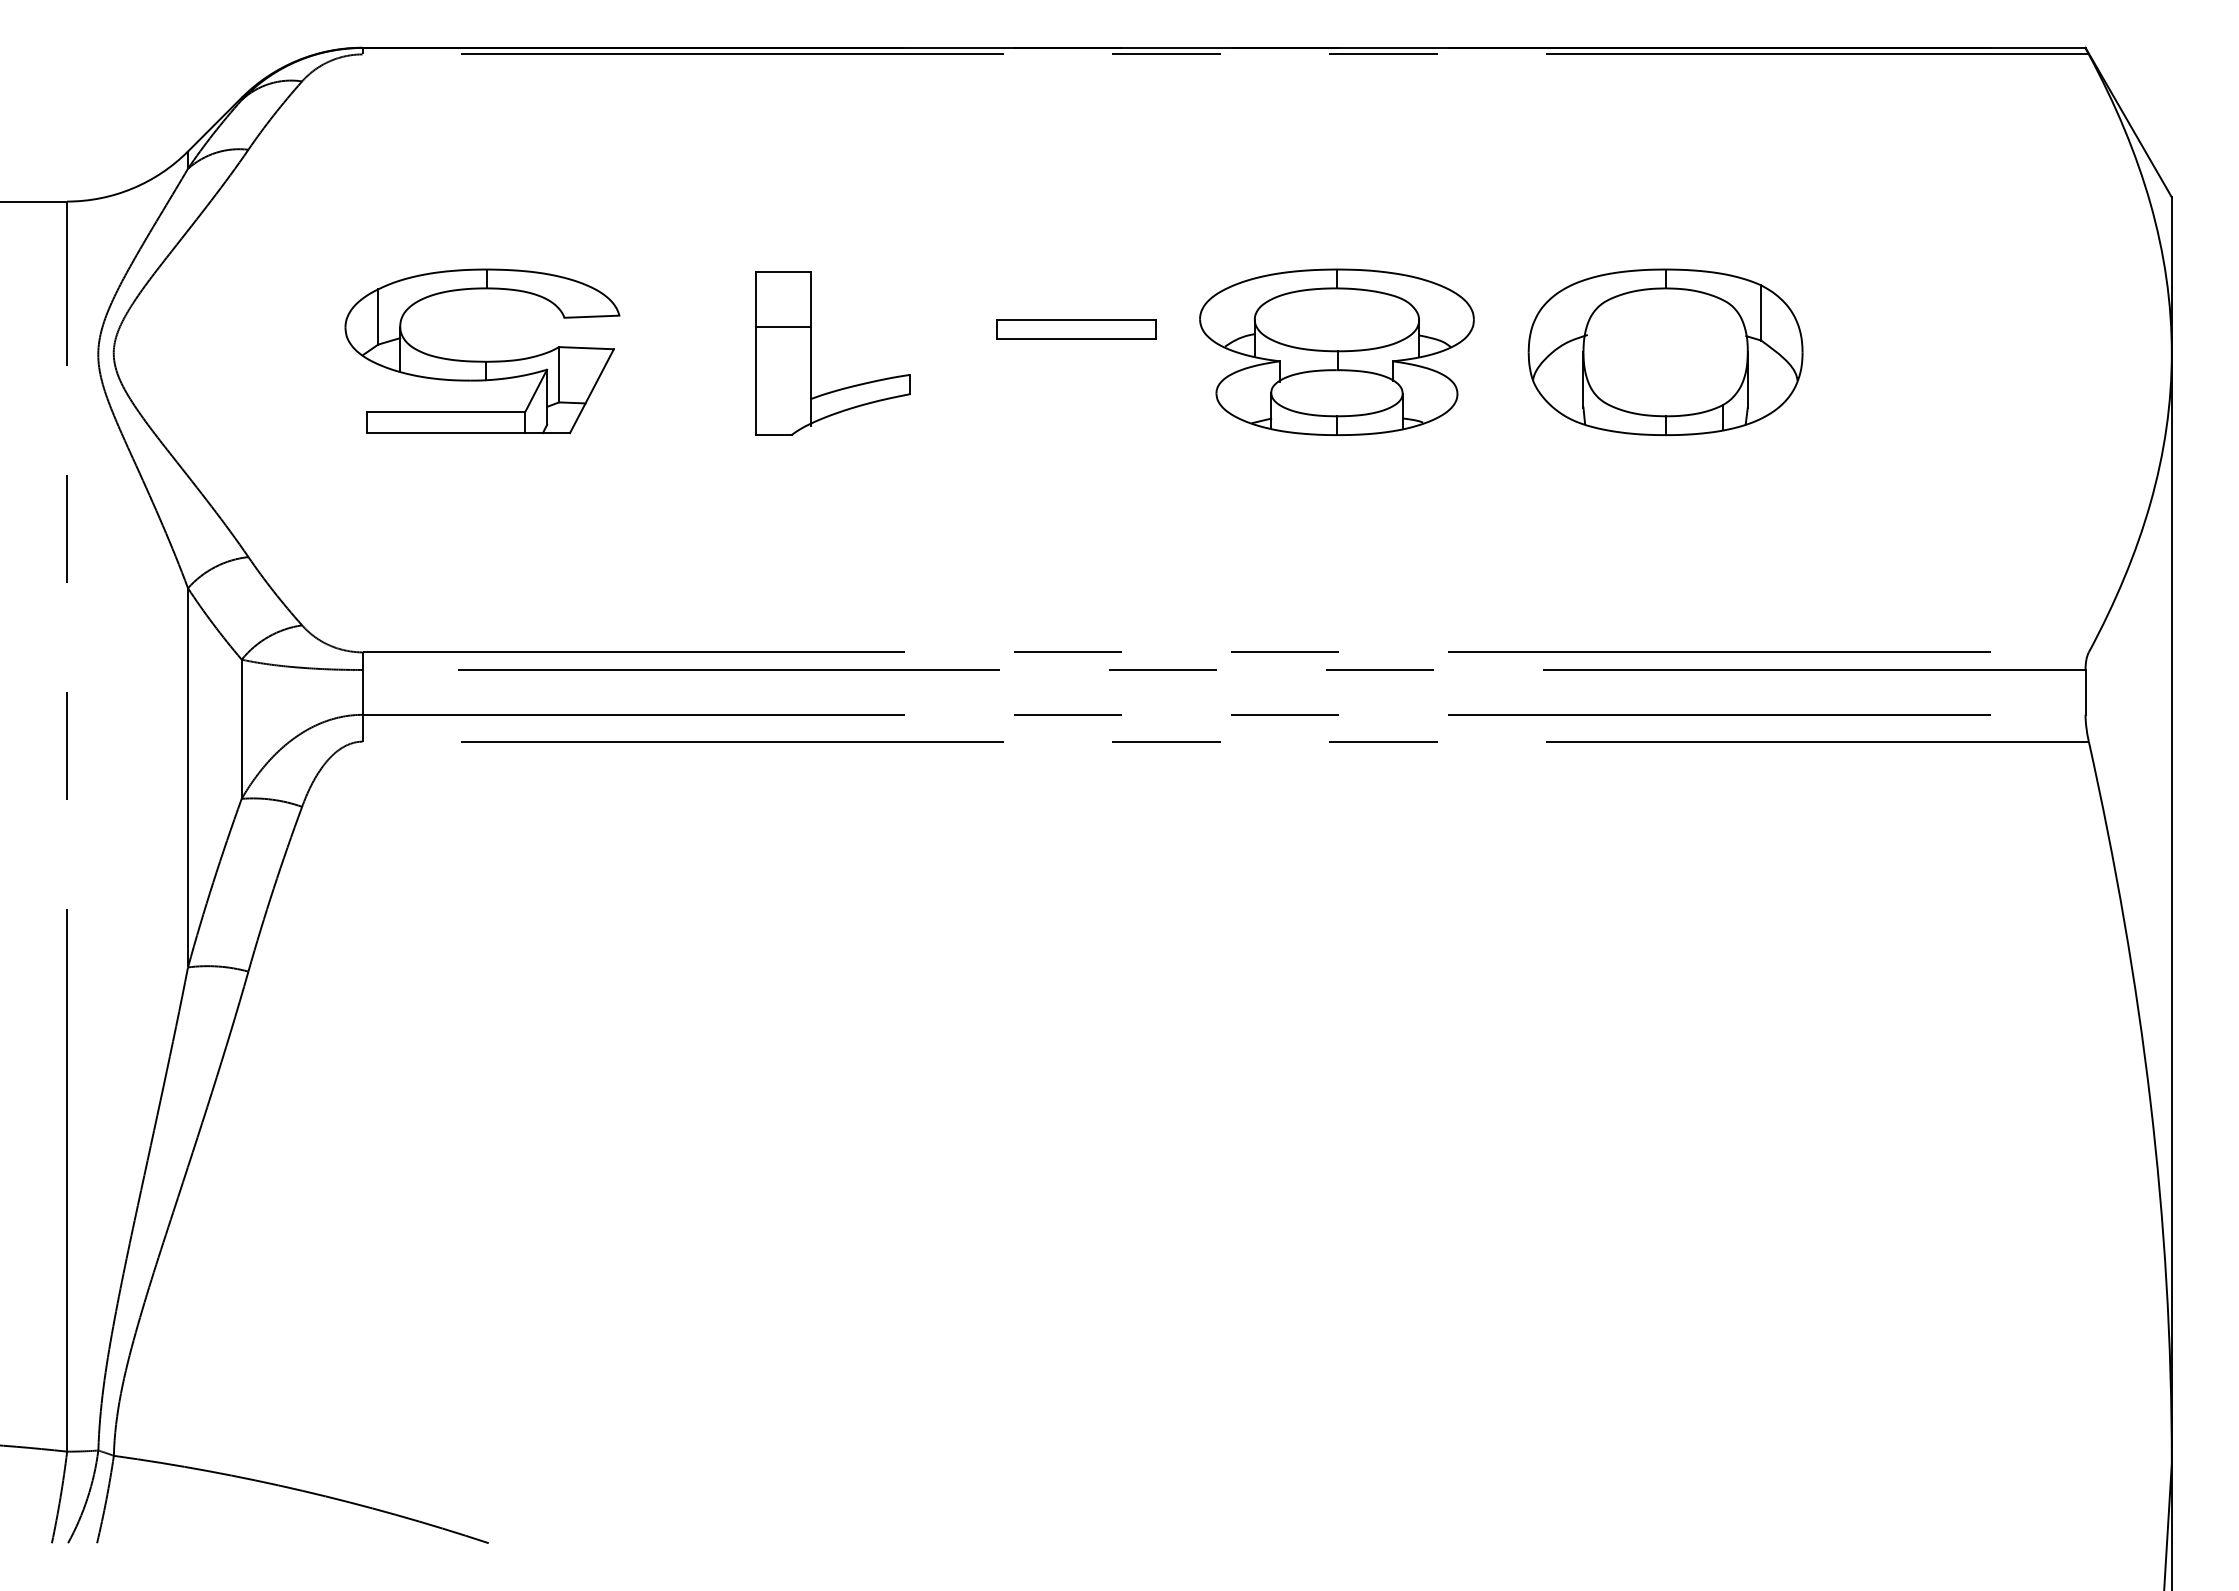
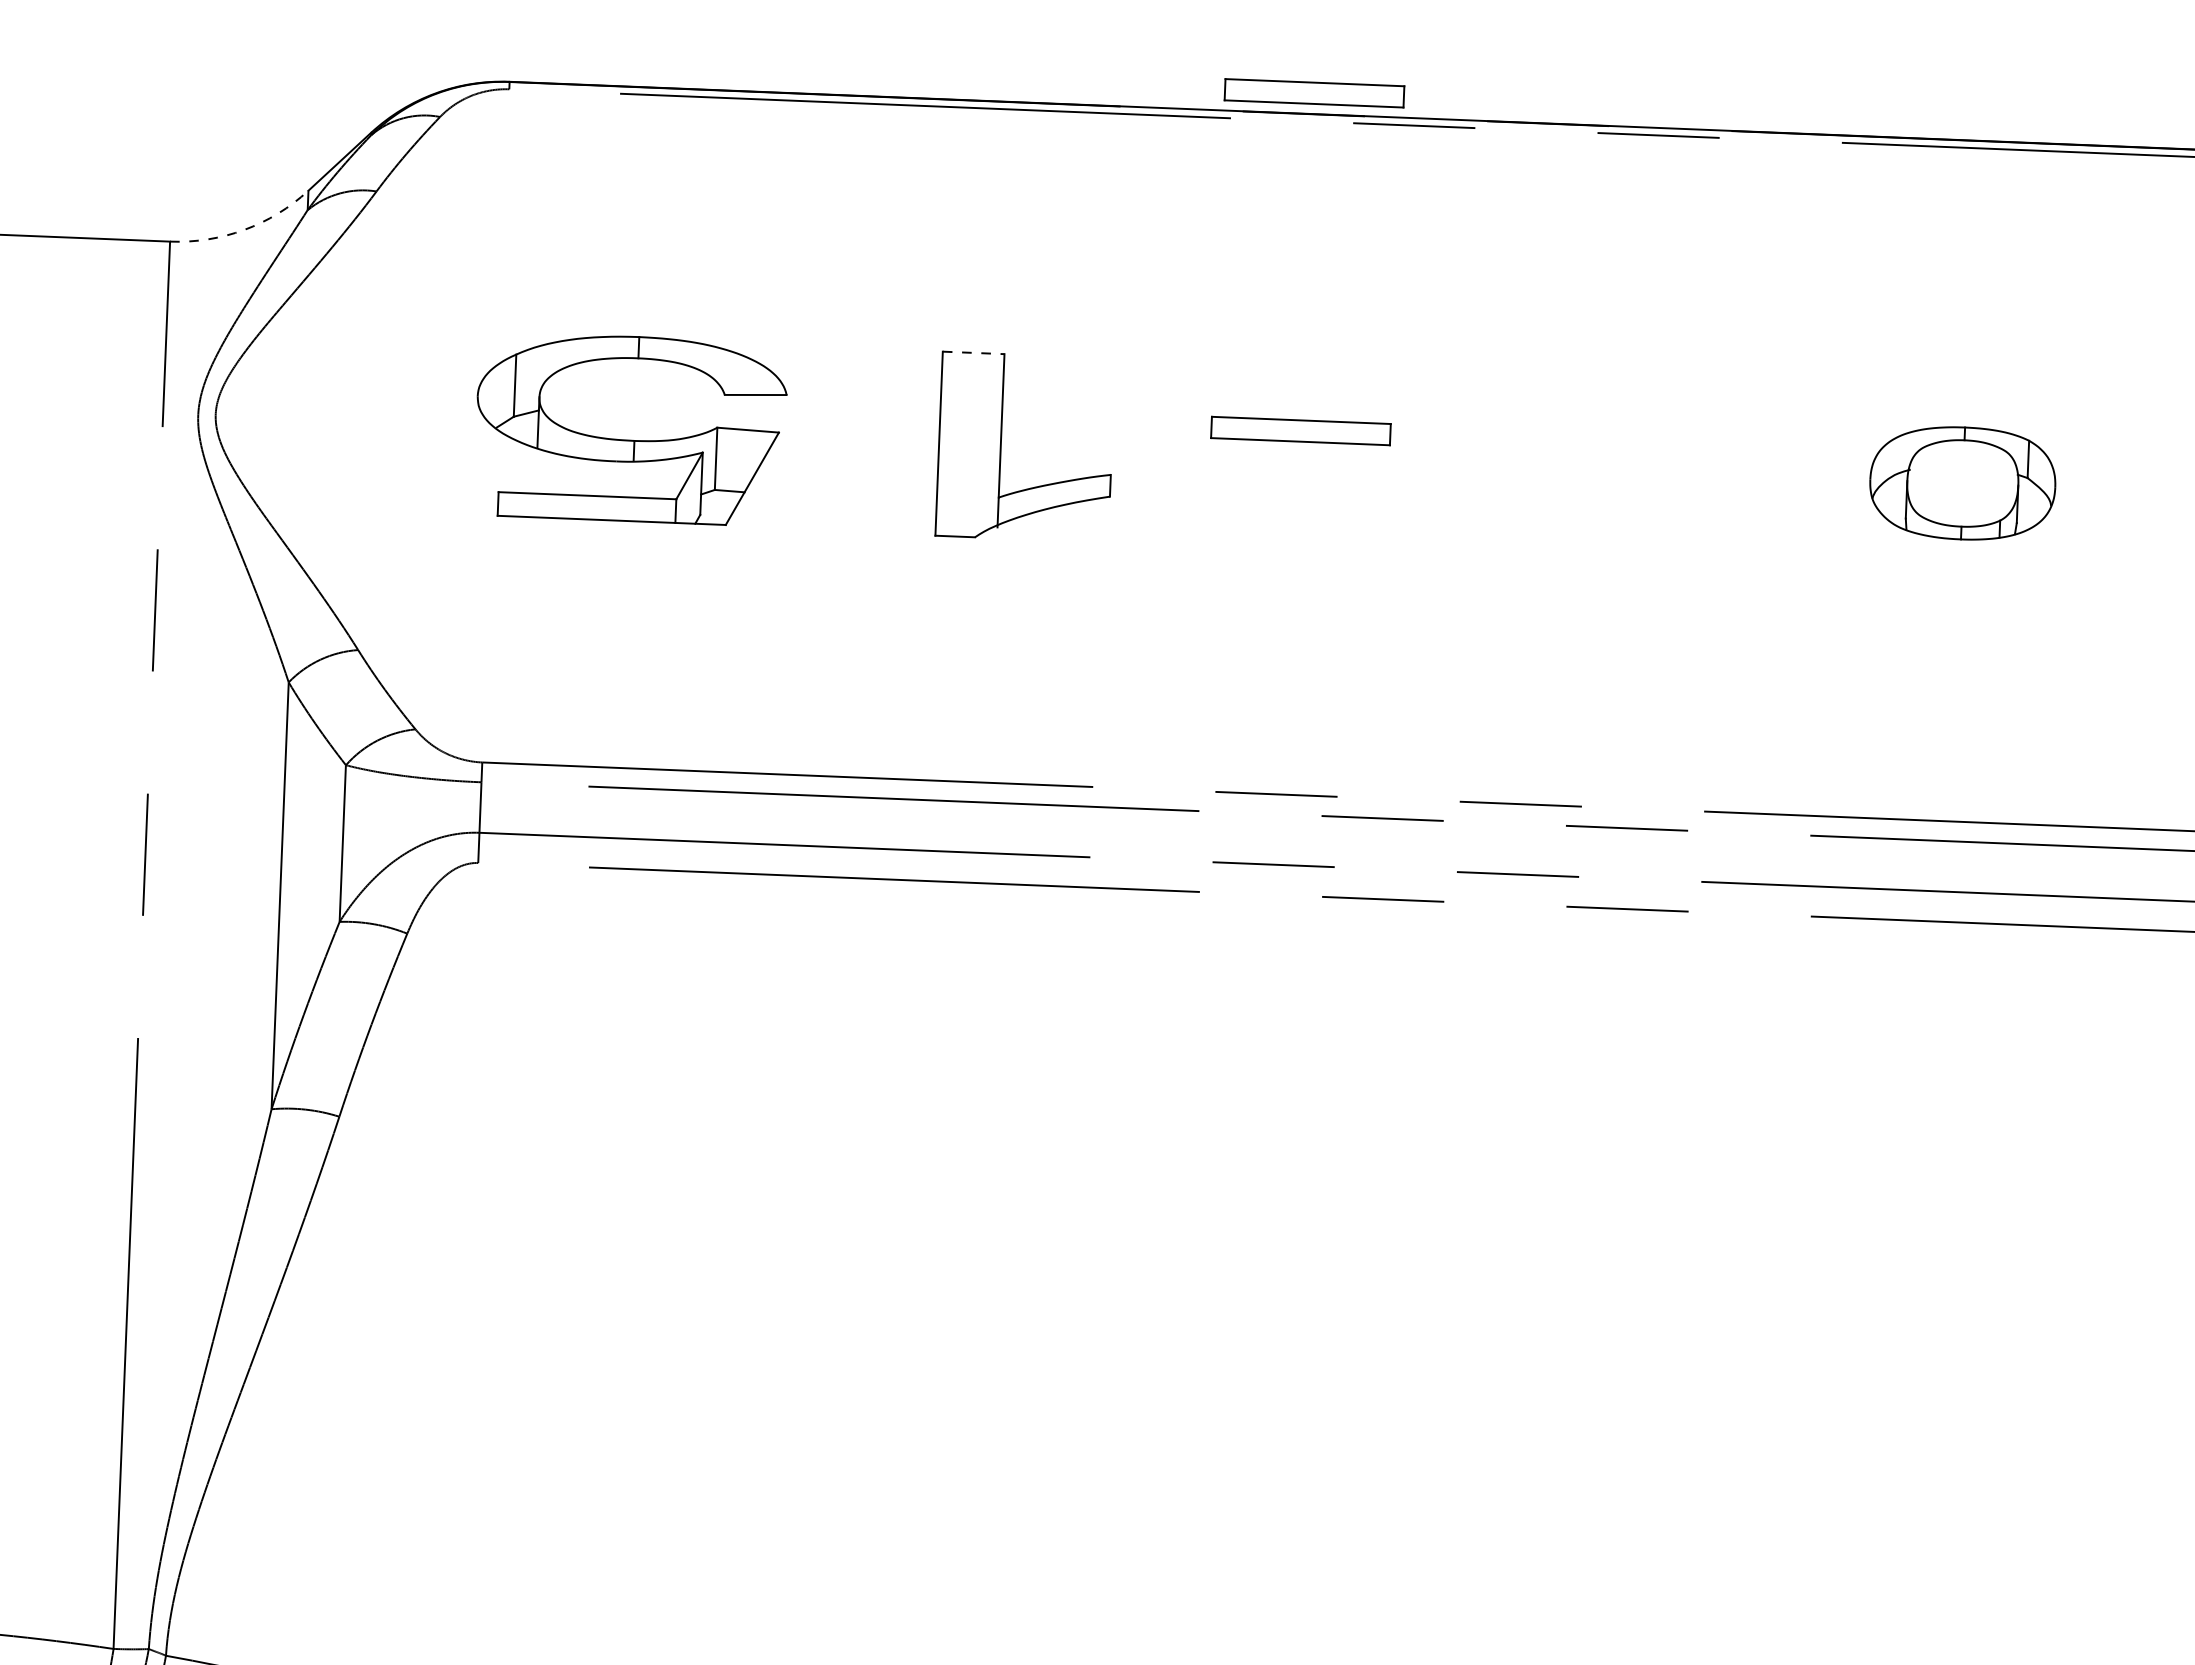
part: (1076, 29) -> (1314, 93), added
arc: (132, 188) -> (244, 229), solid -> dashed
line: (784, 271) -> (974, 352), solid -> dashed
line: (783, 326) -> (970, 414), removed
part: (1336, 351) -> (1592, 467), removed
part: (1665, 351) -> (1962, 482), size x0.6

